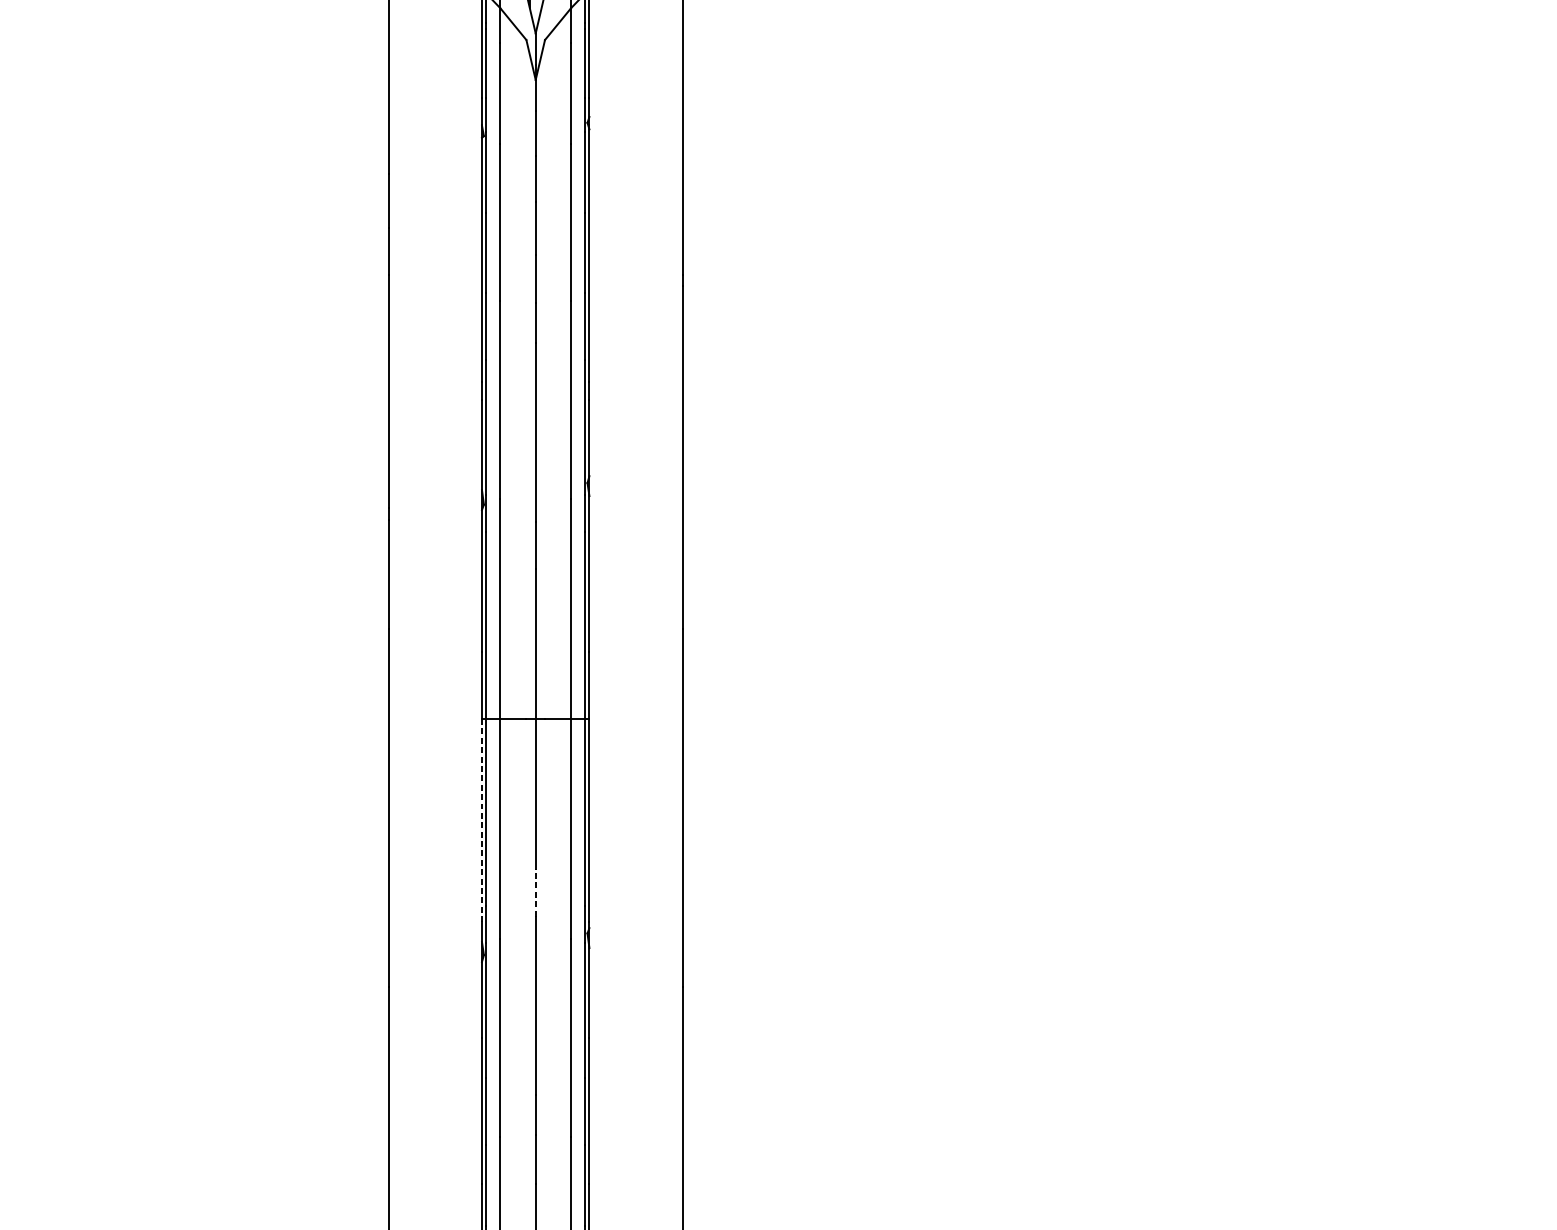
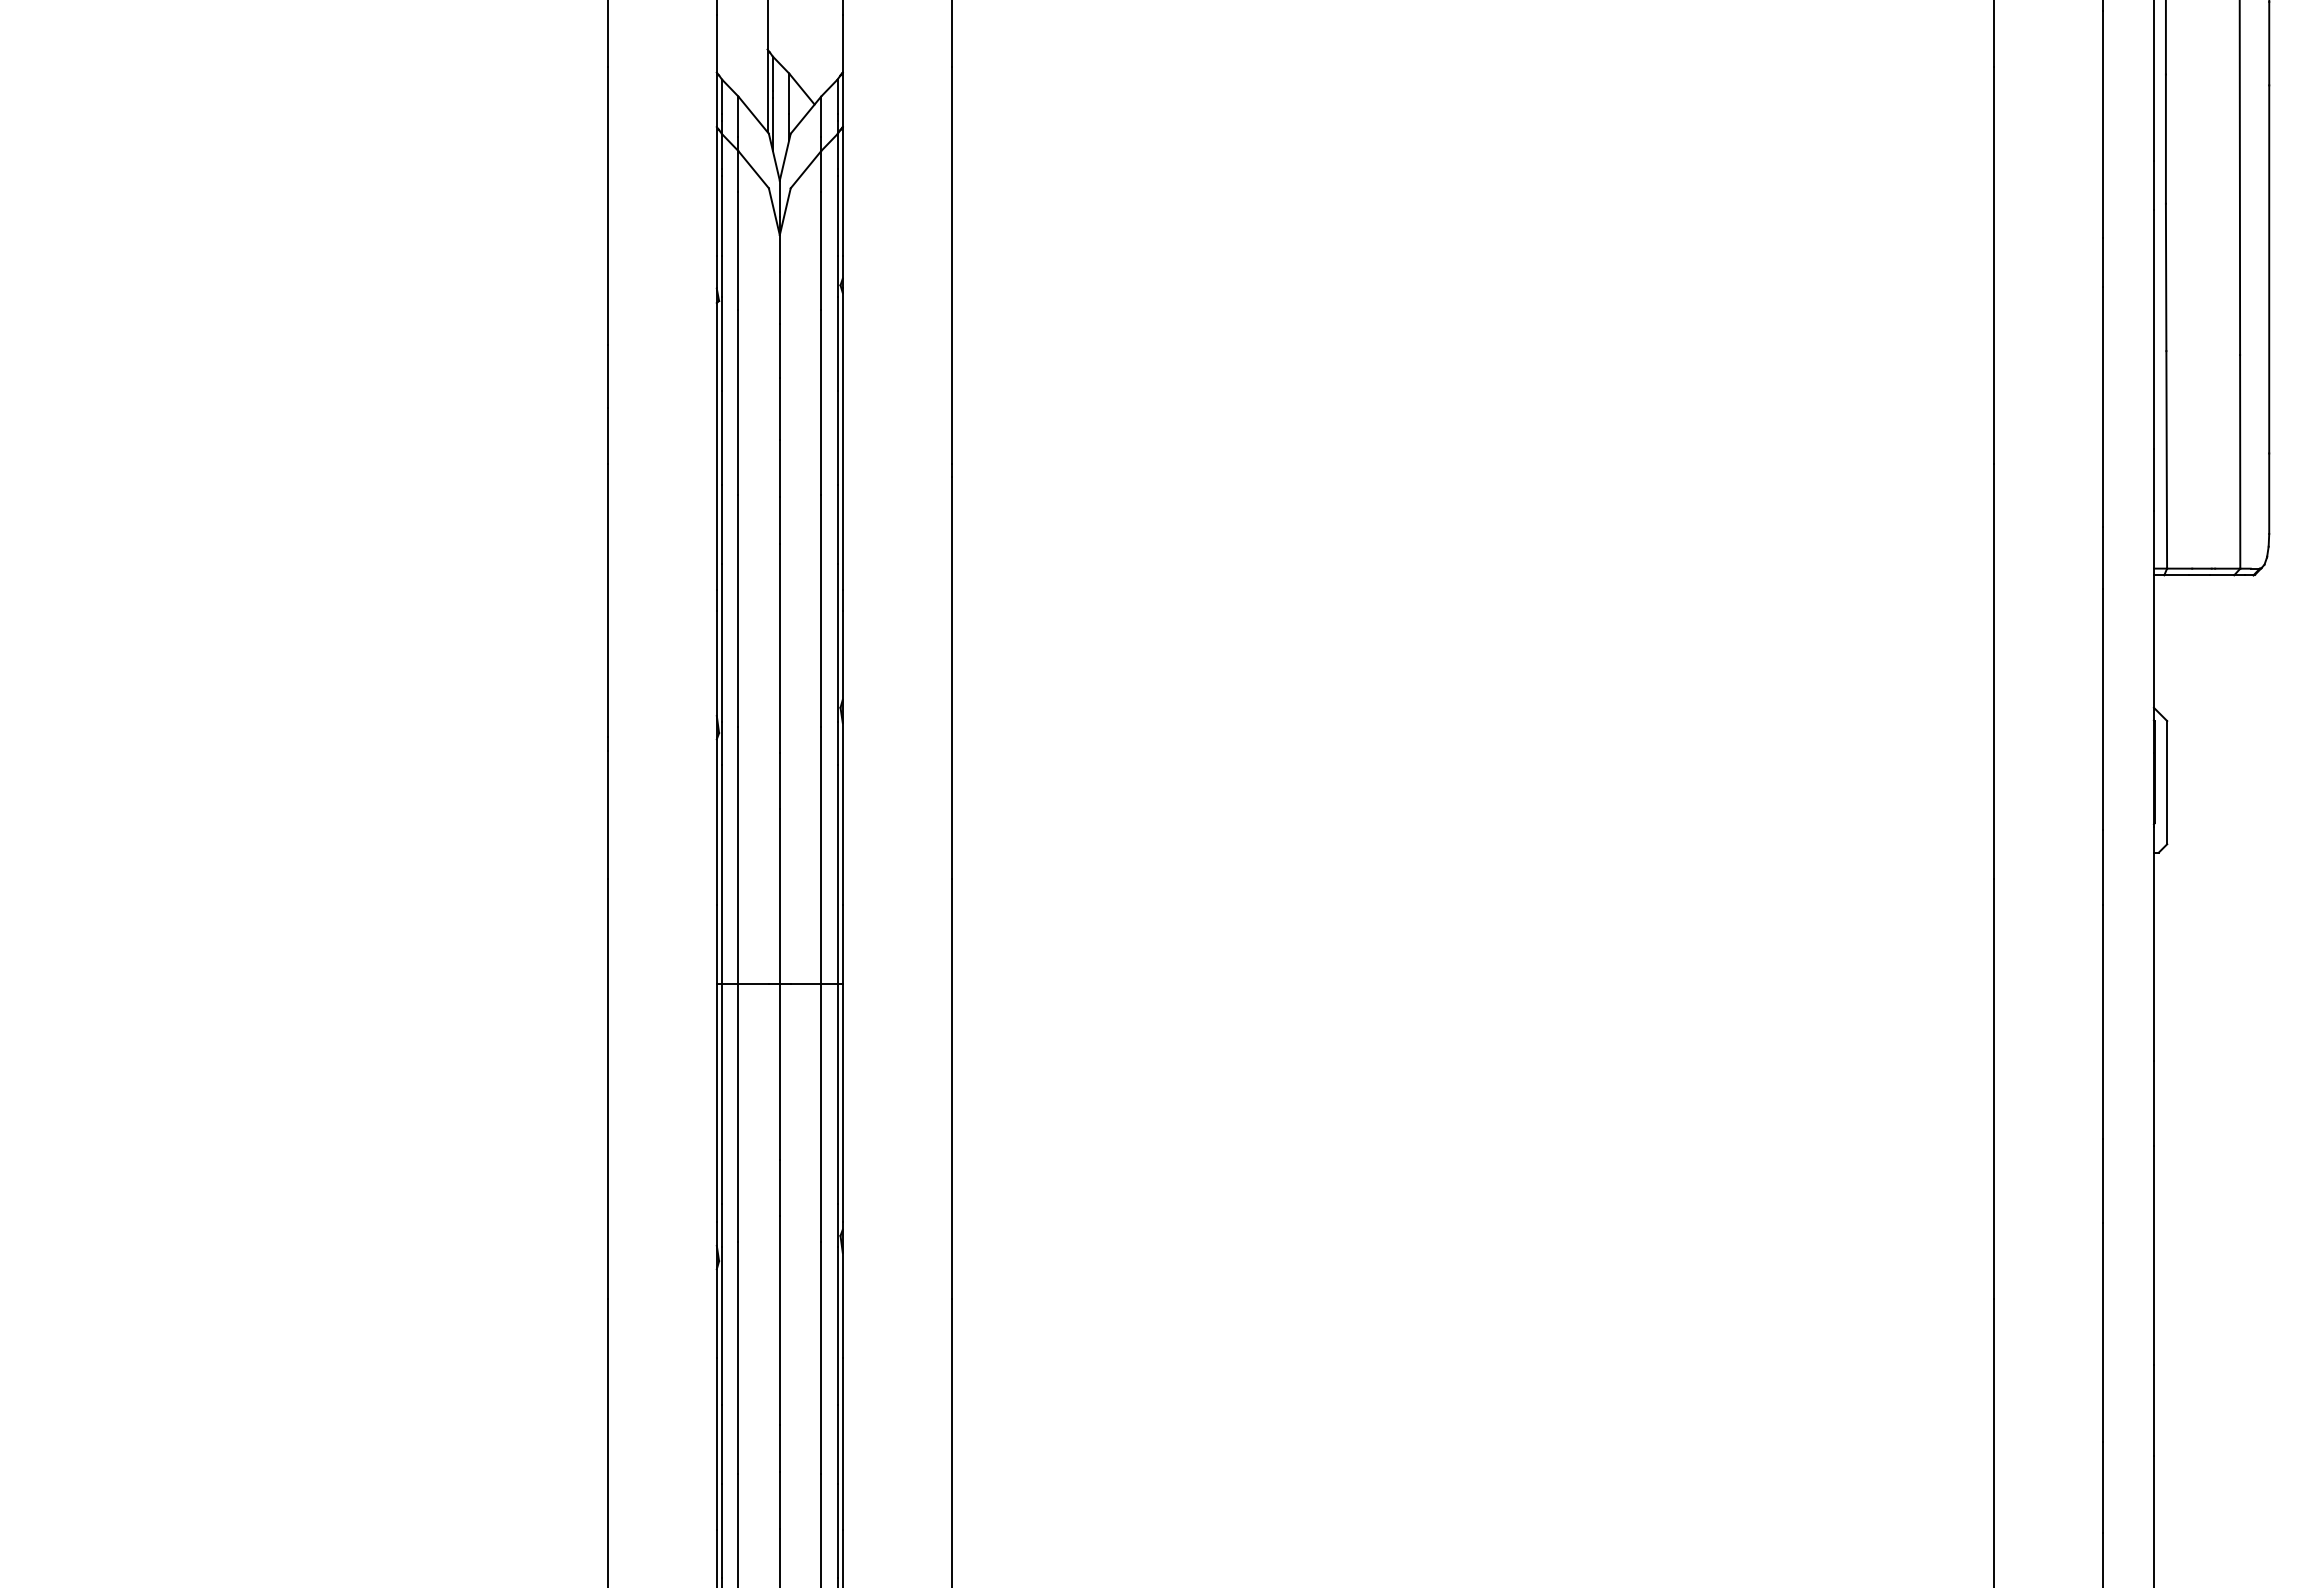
line: (481, 820) -> (716, 1103), dashed -> solid
line: (535, 892) -> (779, 1187), dashed -> solid

